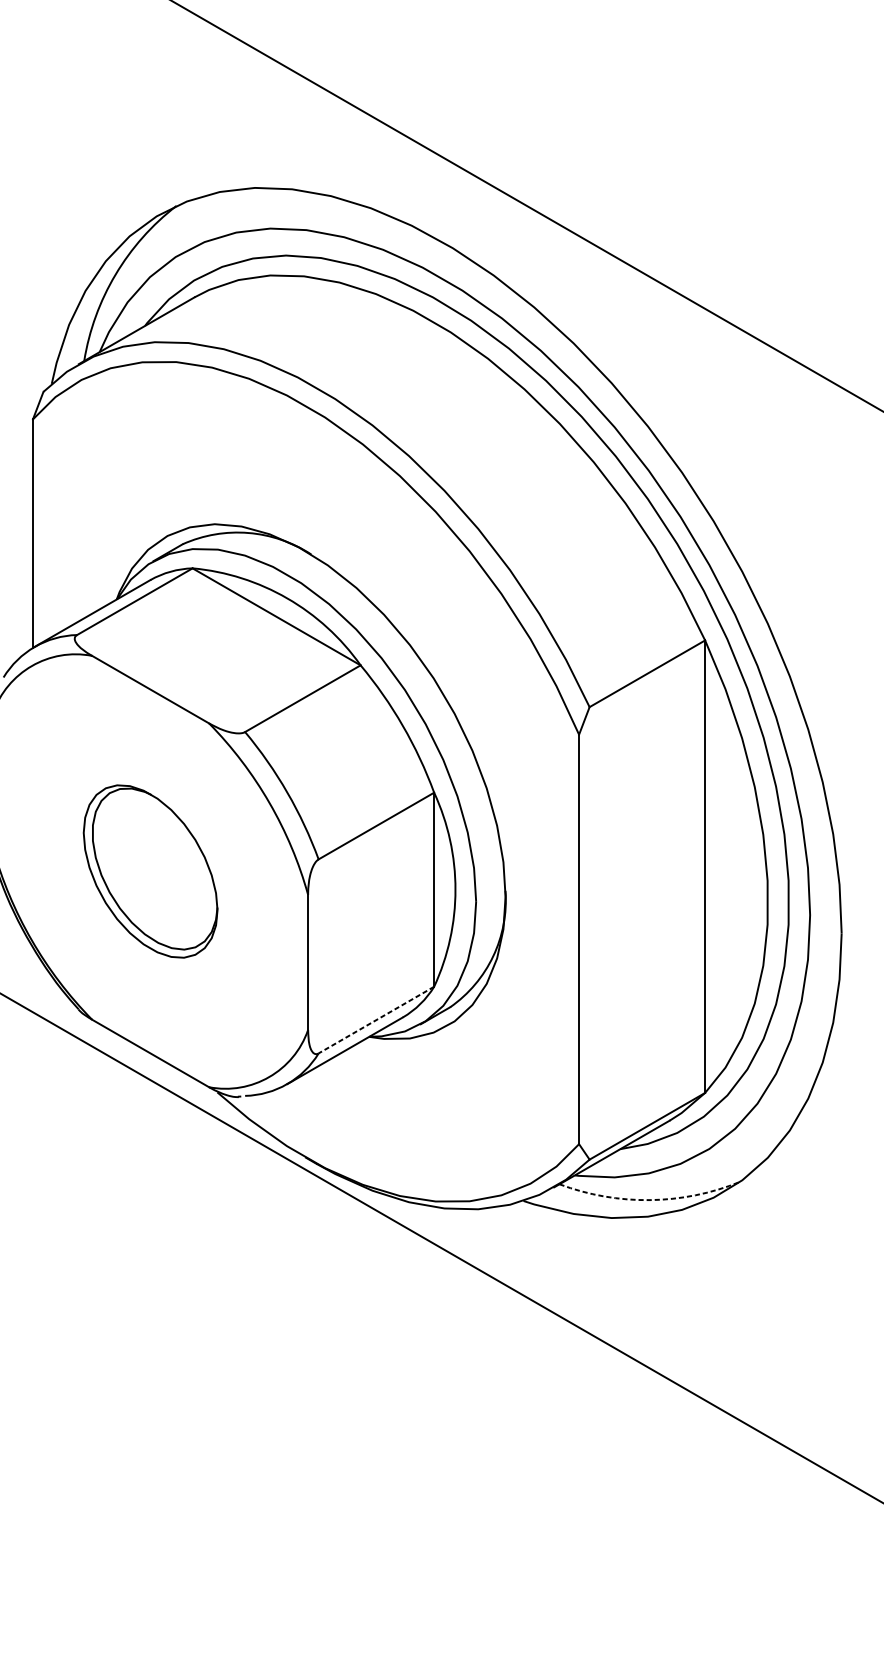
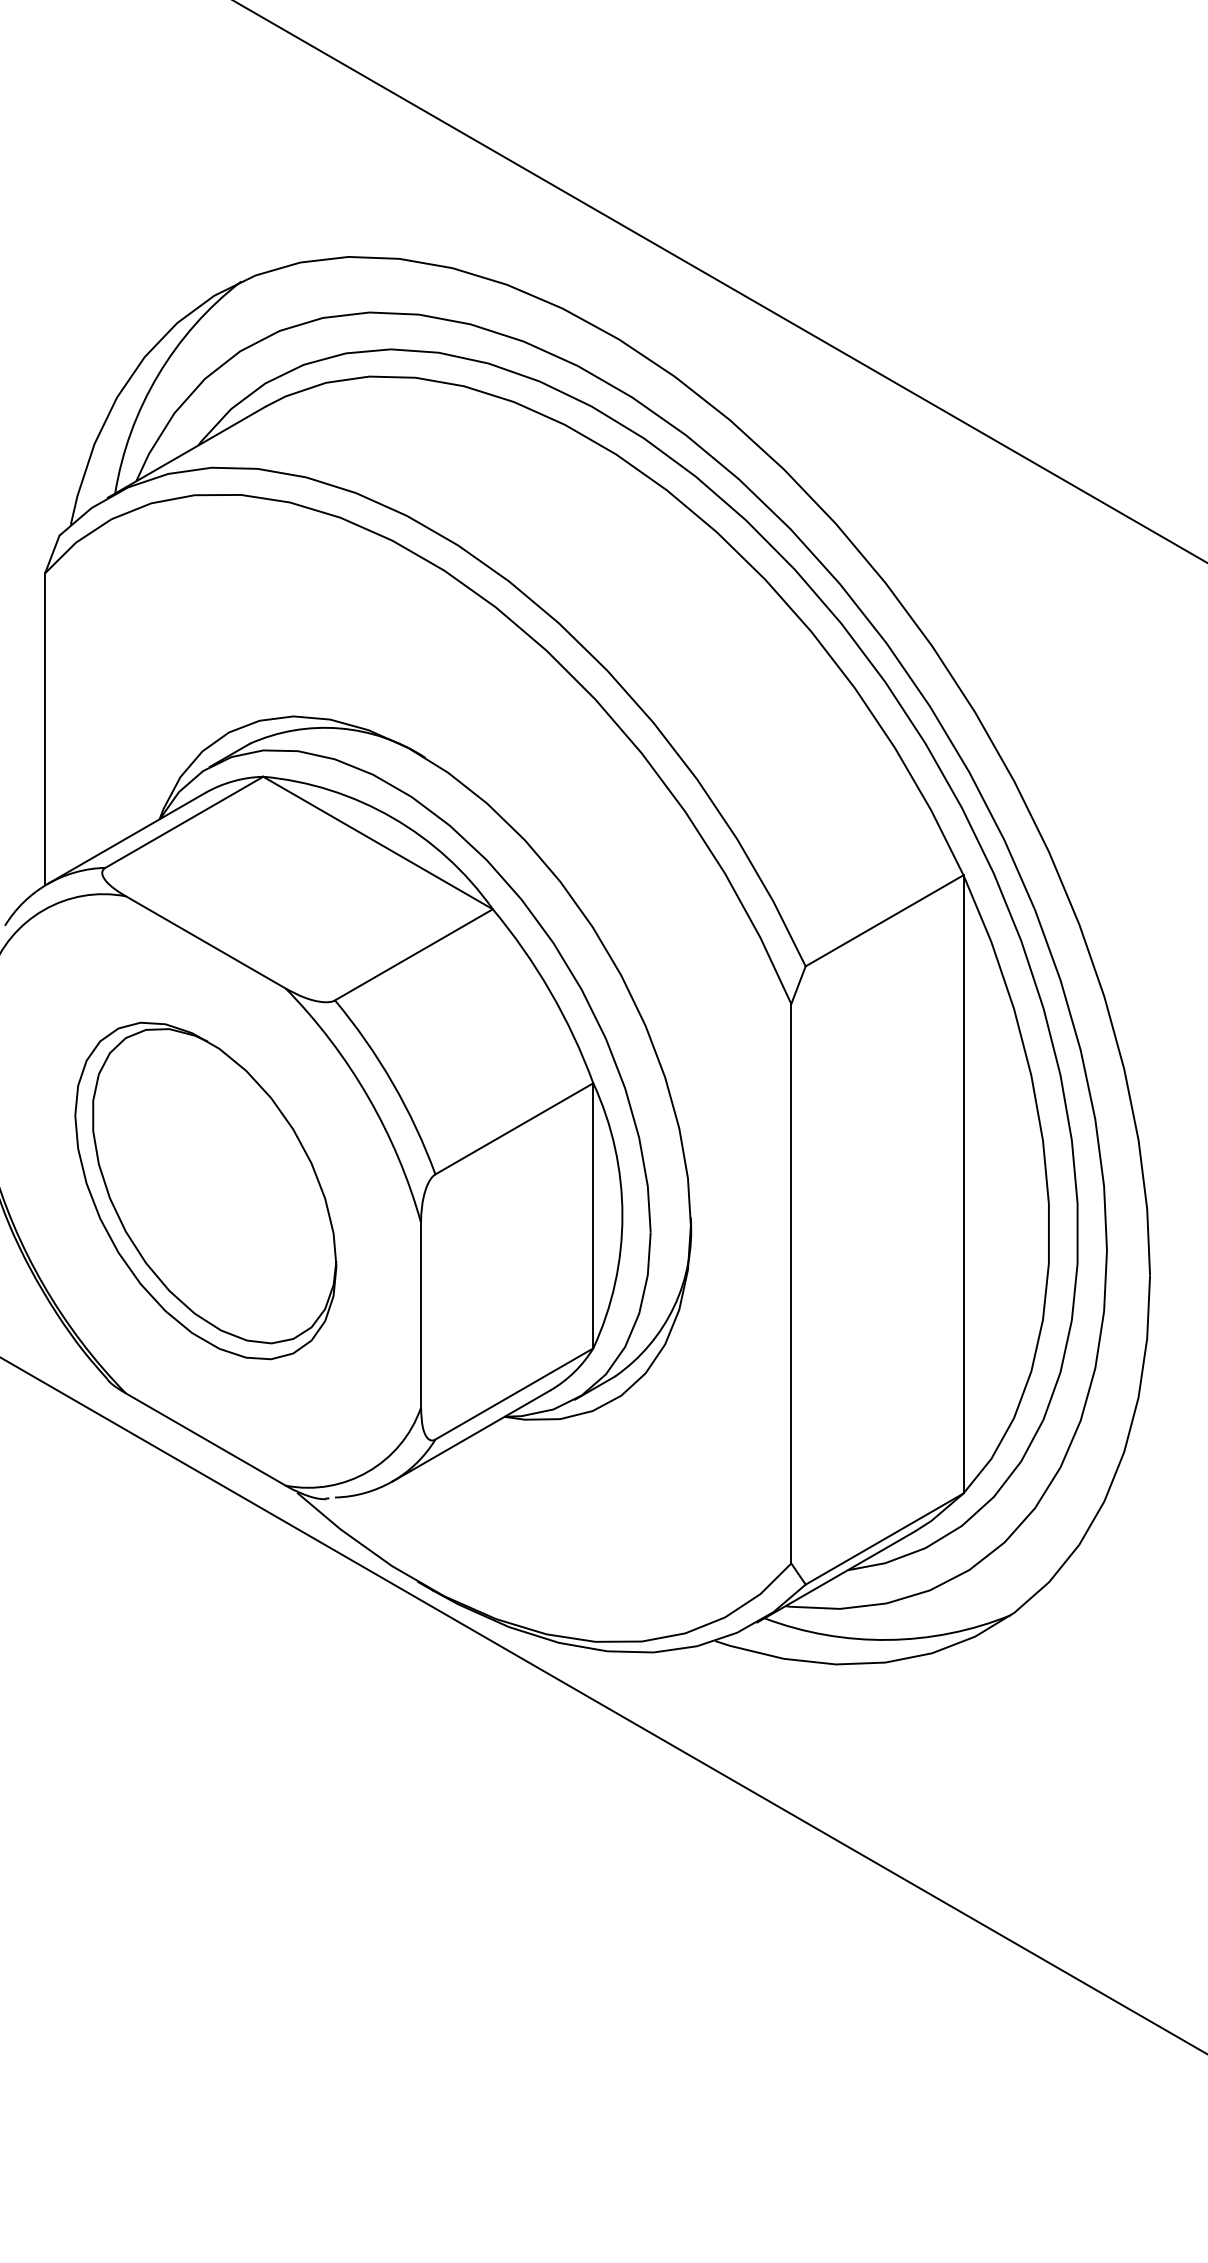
part: (150, 871) -> (205, 1190), size x1.43
line: (375, 1020) -> (513, 1394), dashed -> solid
arc: (650, 1199) -> (888, 1639), dashed -> solid

